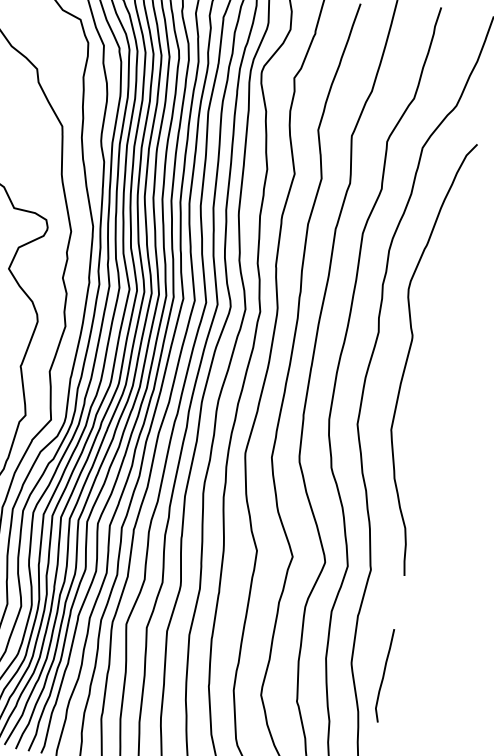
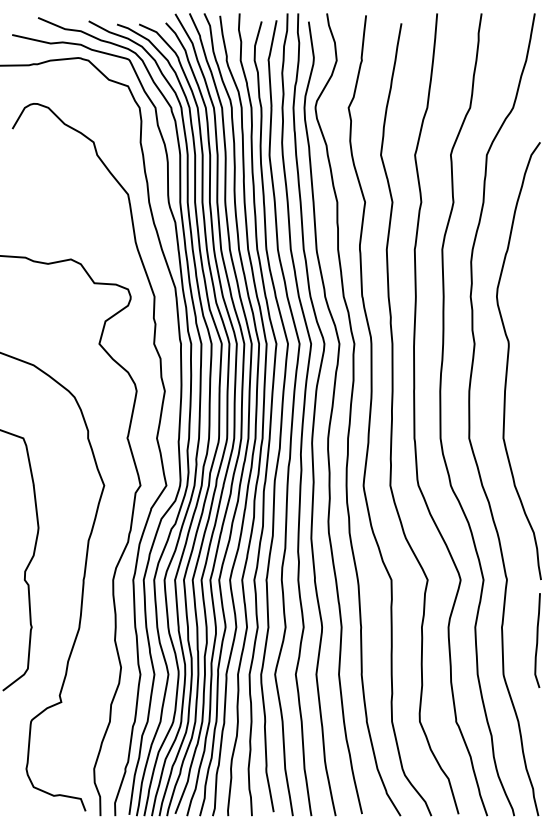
curve: (383, 675) -> (537, 640), moved

